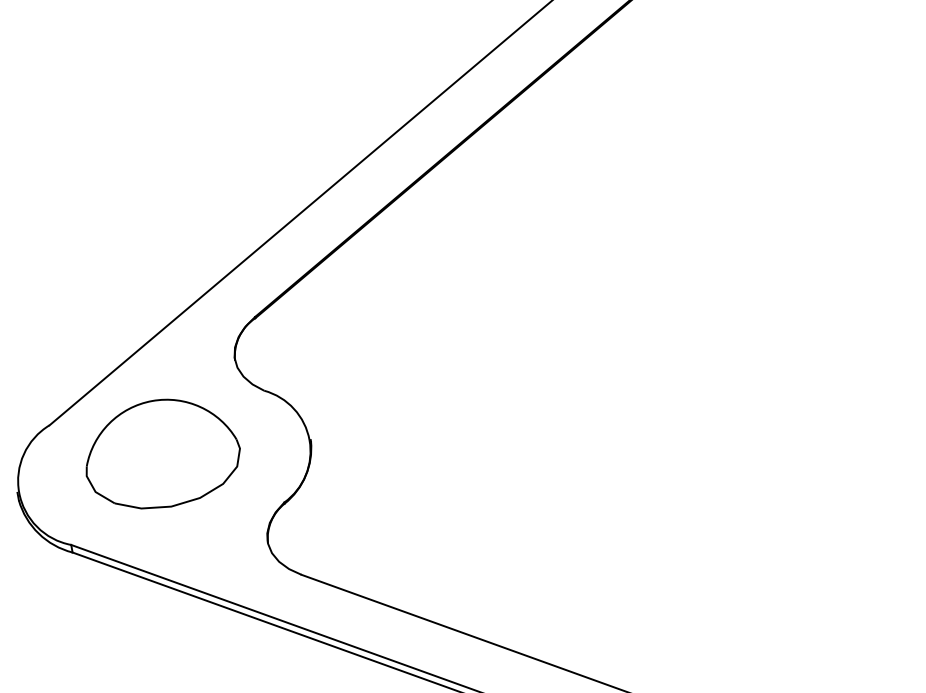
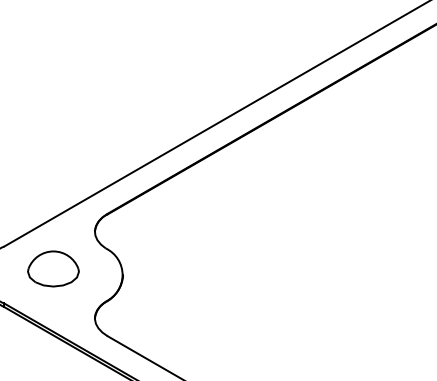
part: (161, 452) -> (53, 268), size x0.7

